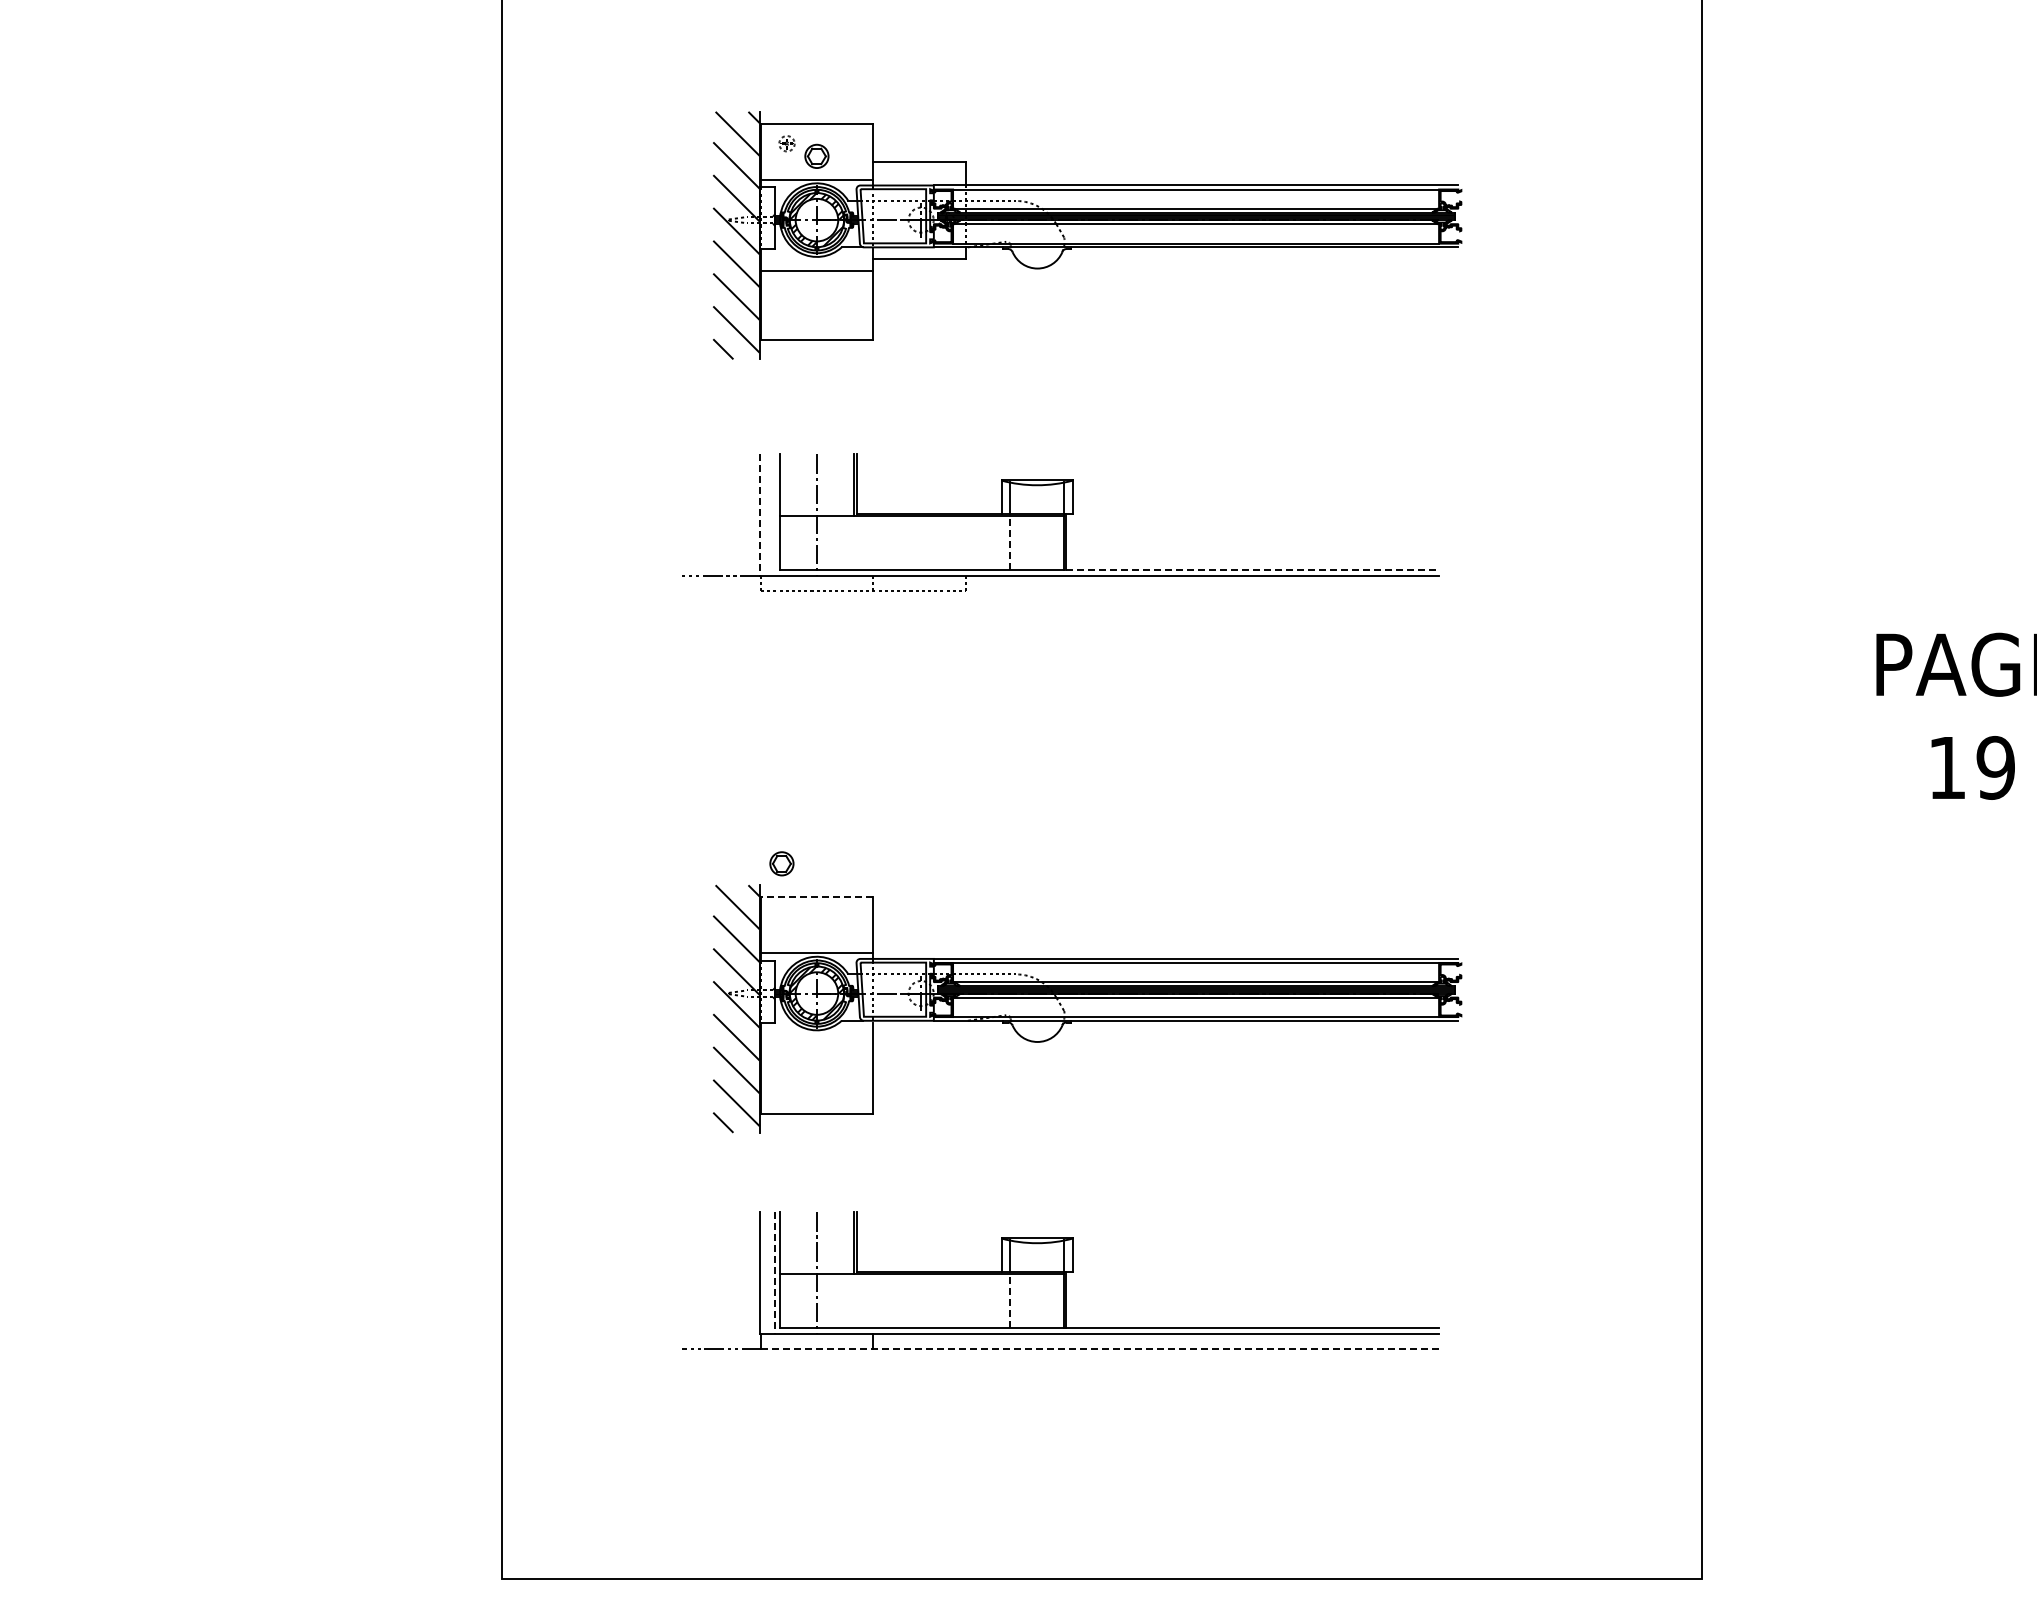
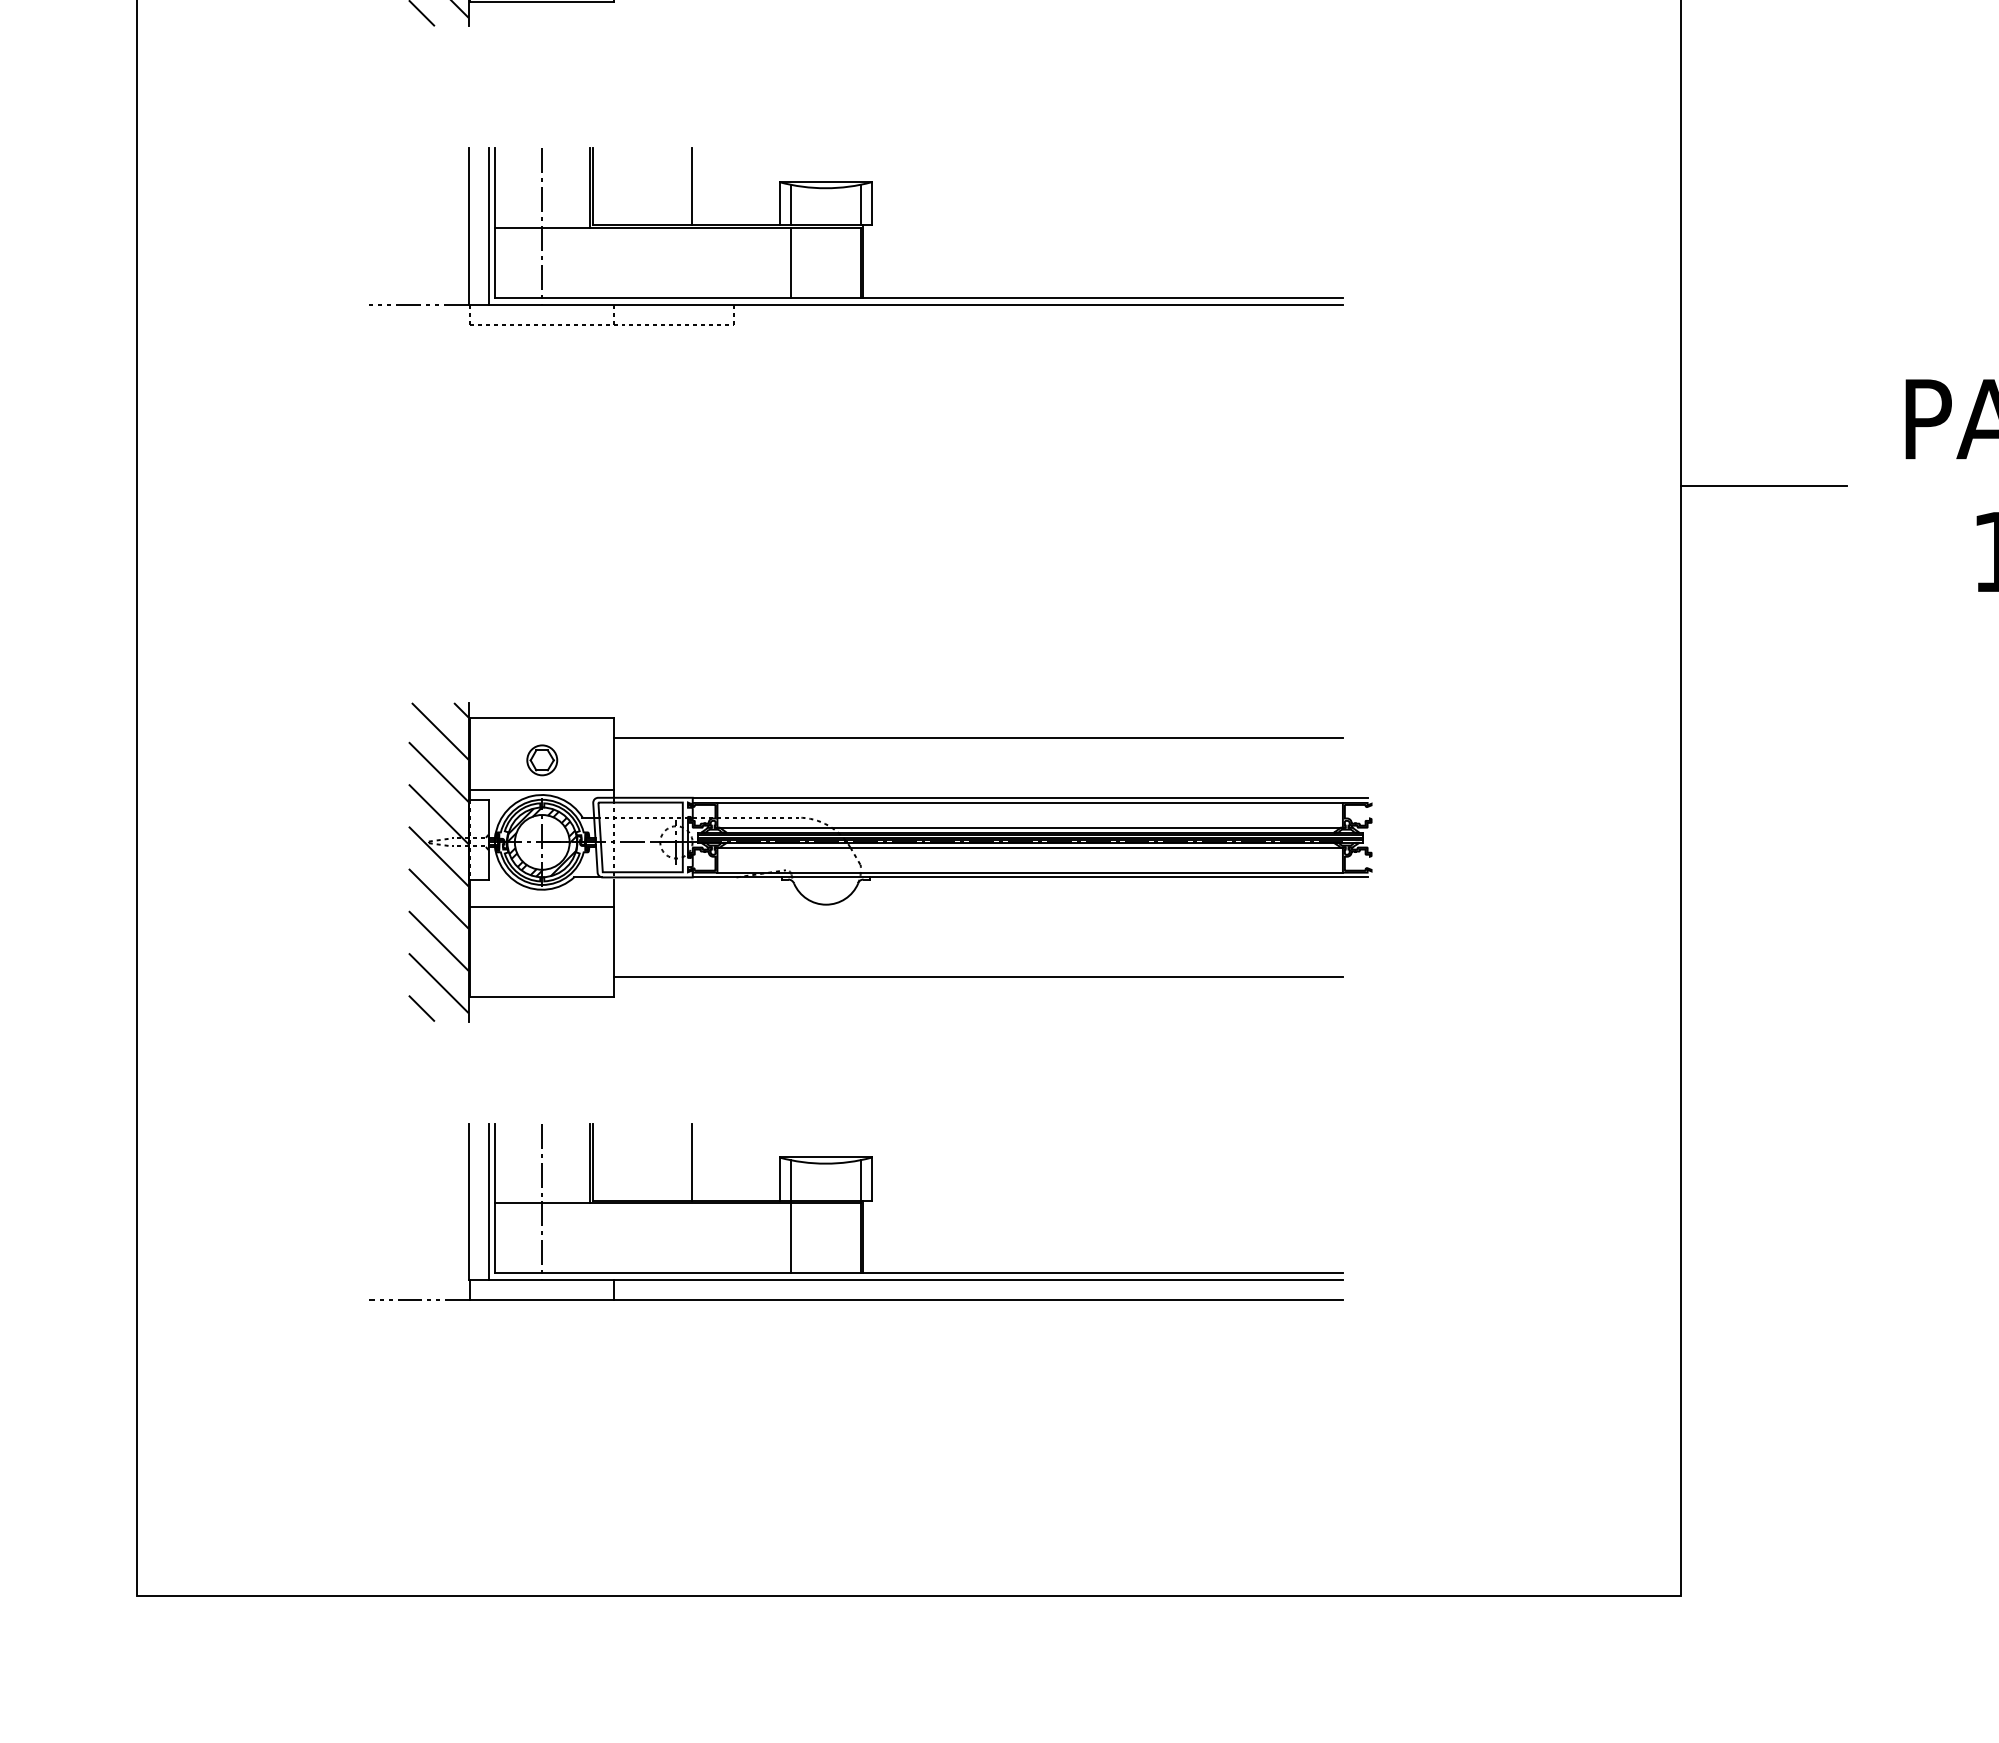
line: (932, 484) -> (690, 187), added
line: (775, 514) -> (488, 225), added
line: (759, 515) -> (468, 227), dashed -> solid
line: (1010, 542) -> (791, 261), dashed -> solid
line: (1253, 570) -> (1104, 297), dashed -> solid
line: (1766, 716) -> (1764, 485), added
part: (781, 863) -> (541, 759), moved
line: (816, 897) -> (541, 718), dashed -> solid
line: (1155, 912) -> (977, 738), added
line: (816, 1043) -> (541, 906), added
line: (1155, 1098) -> (977, 977), added
line: (932, 1242) -> (690, 1162), added
line: (775, 1273) -> (488, 1202), dashed -> solid
line: (1010, 1300) -> (791, 1237), dashed -> solid
line: (1100, 1349) -> (907, 1300), dashed -> solid

